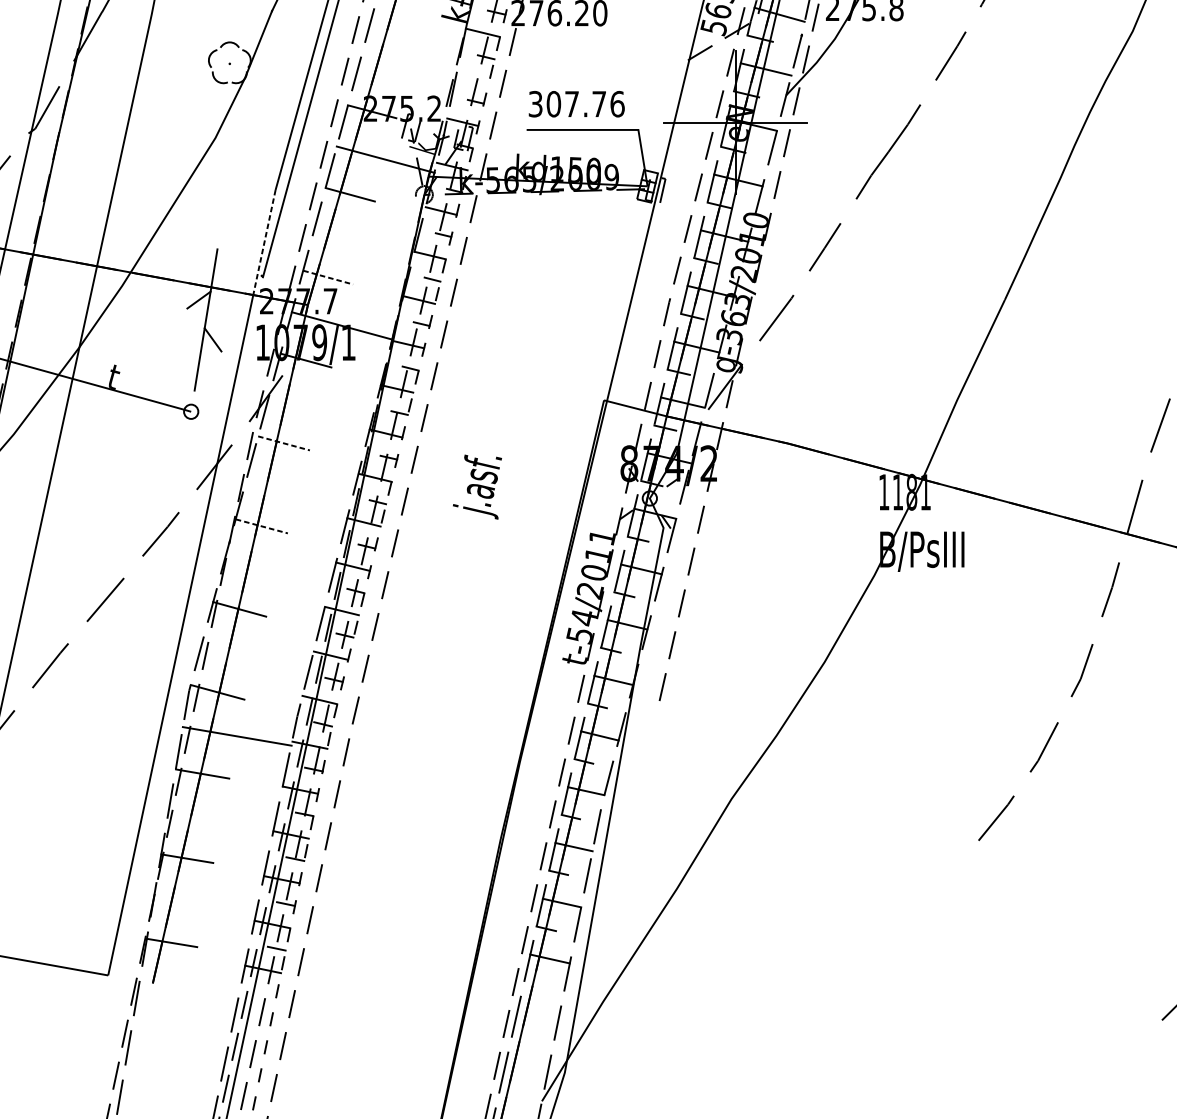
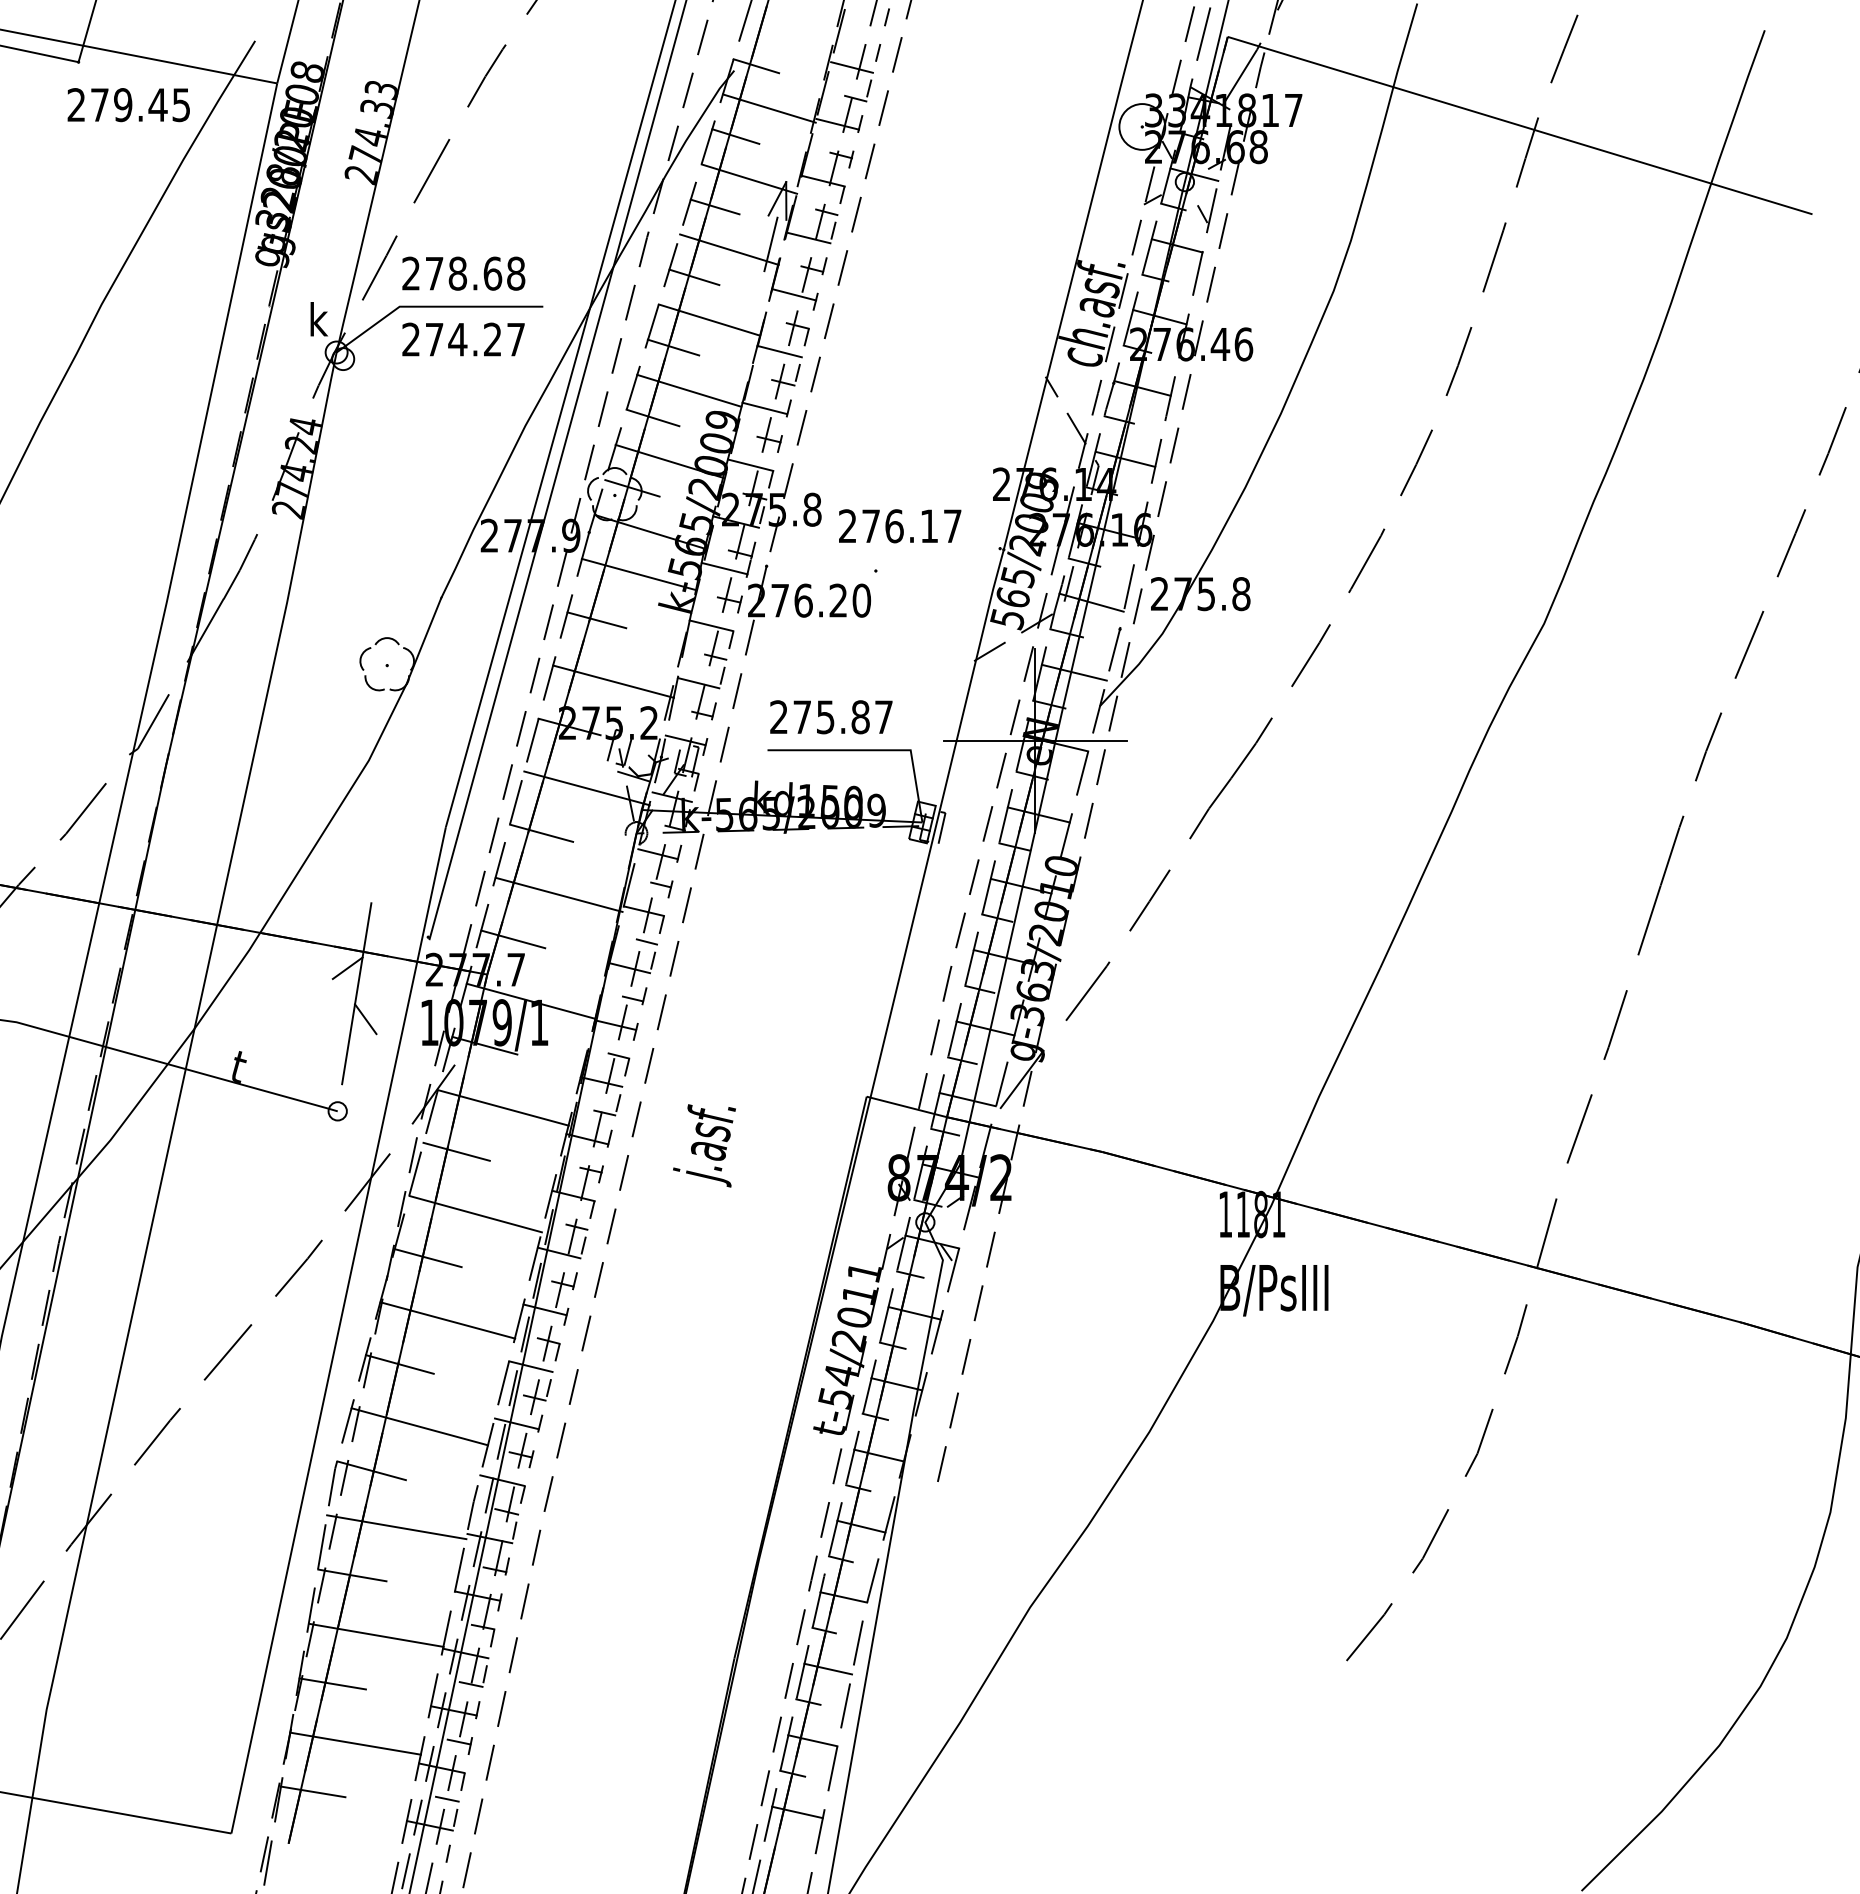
line: (393, 28) -> (596, 620), added
line: (406, 76) -> (613, 681), added
line: (472, 77) -> (698, 683), added
text: (576, 104) -> (831, 717), 307.76 -> 275.87
line: (264, 242) -> (431, 894), dashed -> solid
line: (363, 242) -> (558, 894), added
line: (328, 277) -> (513, 939), dashed -> solid
line: (319, 408) -> (502, 1107), added
line: (284, 443) -> (457, 1151), dashed -> solid
text: (477, 486) -> (704, 1145), moved
line: (298, 492) -> (475, 1214), added
line: (262, 526) -> (428, 1258), dashed -> solid
line: (276, 575) -> (447, 1320), added
line: (255, 657) -> (419, 1426), added
line: (221, 820) -> (376, 1634), added
line: (205, 905) -> (355, 1743), added

